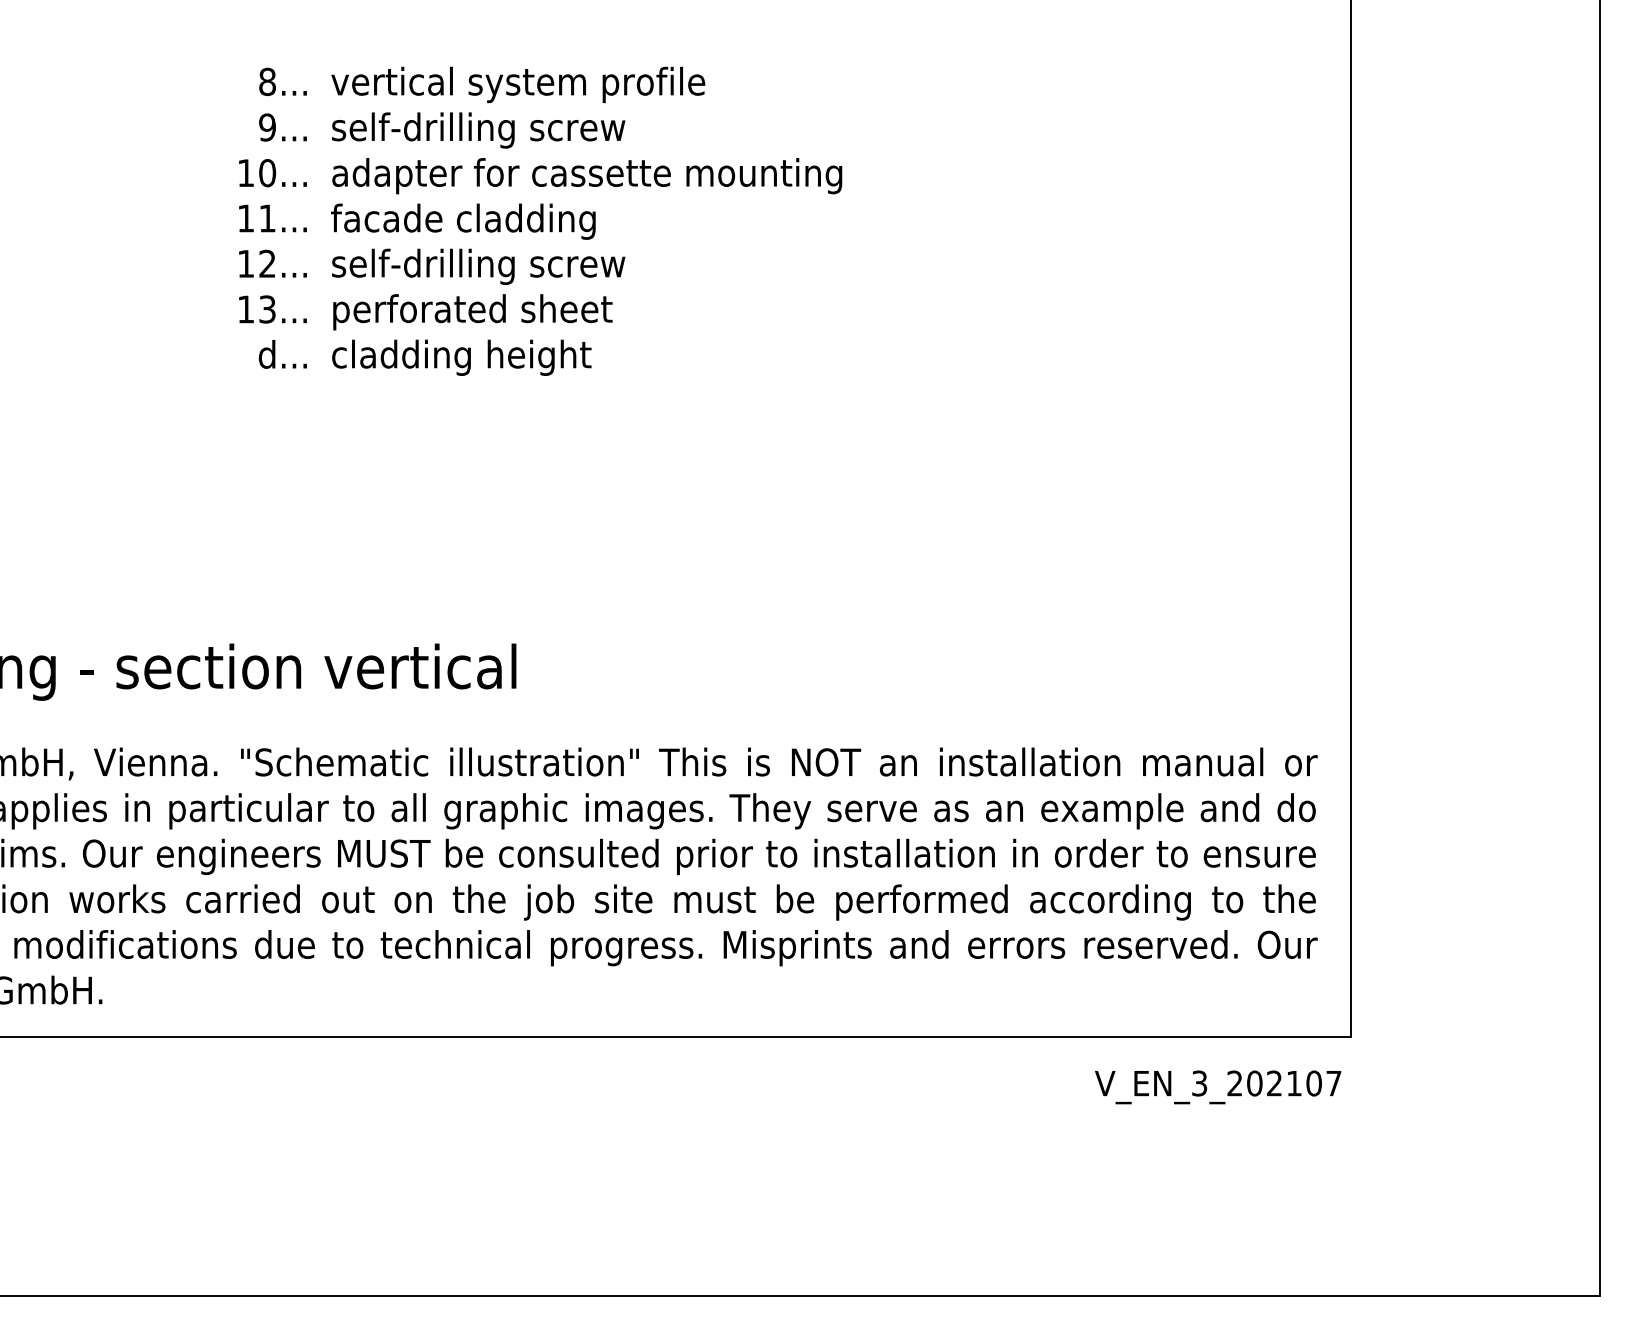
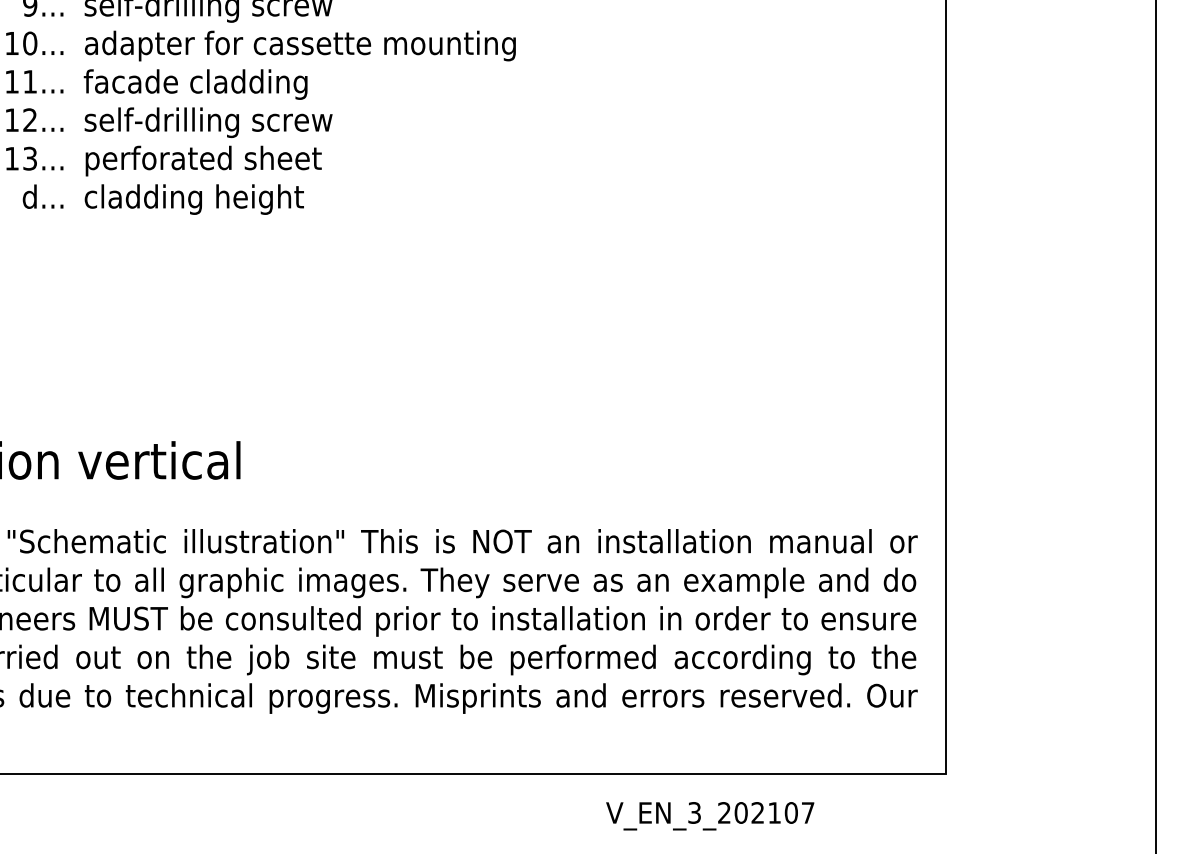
text: (1218, 1087) -> (710, 816), moved

